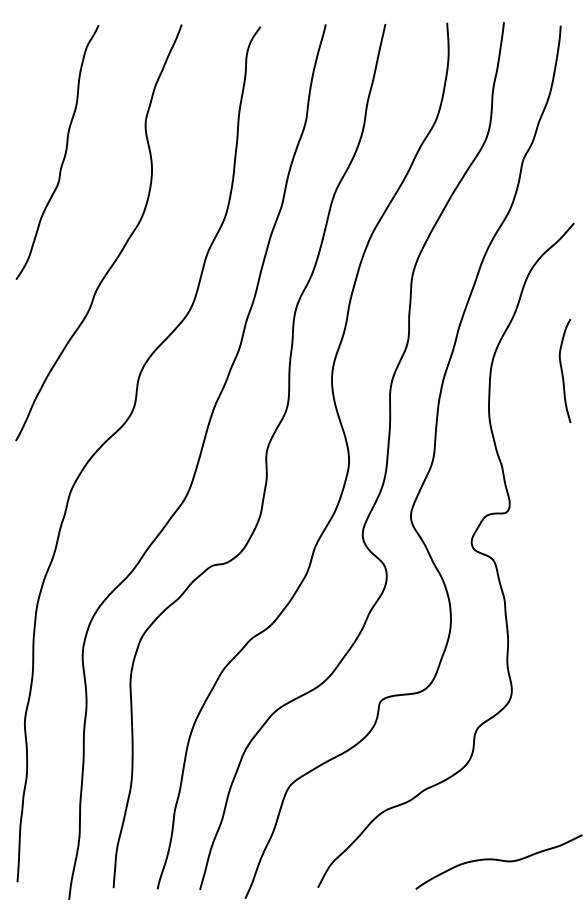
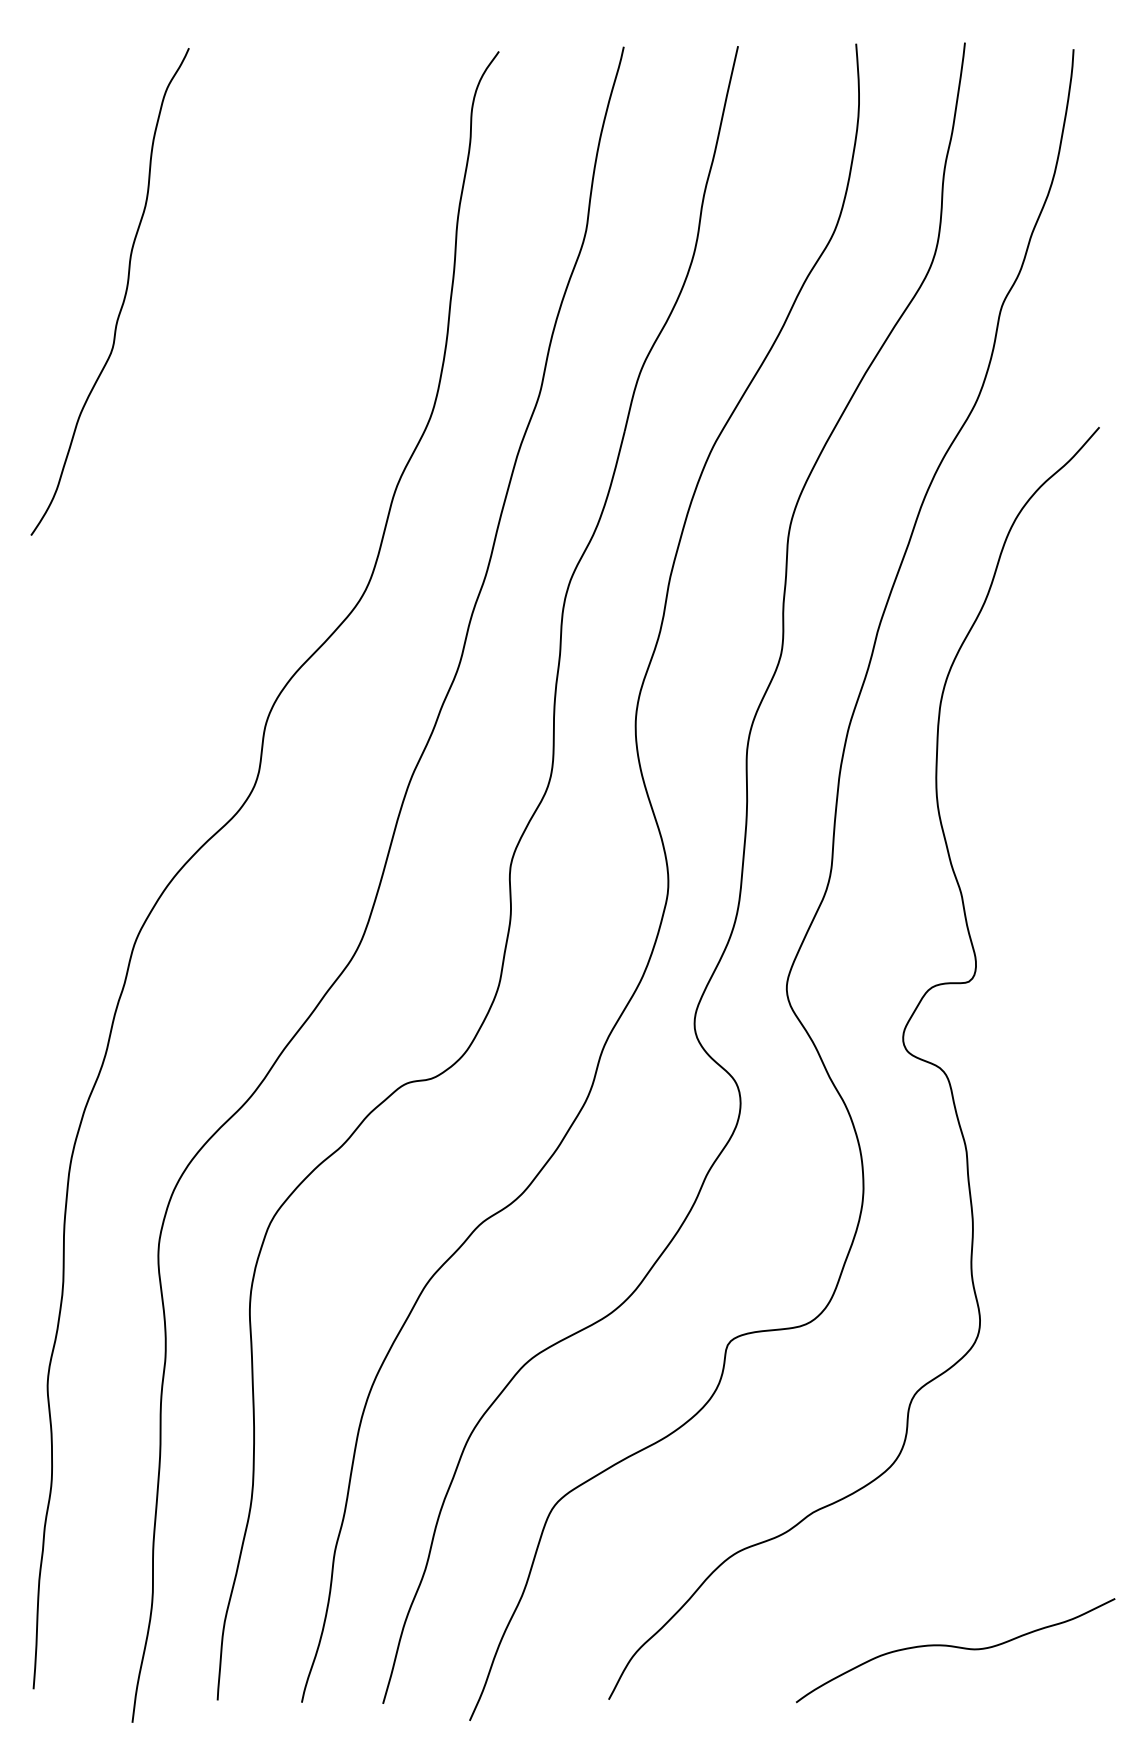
curve: (123, 245) -> (236, 470), removed
curve: (562, 371) -> (1077, 711), removed

